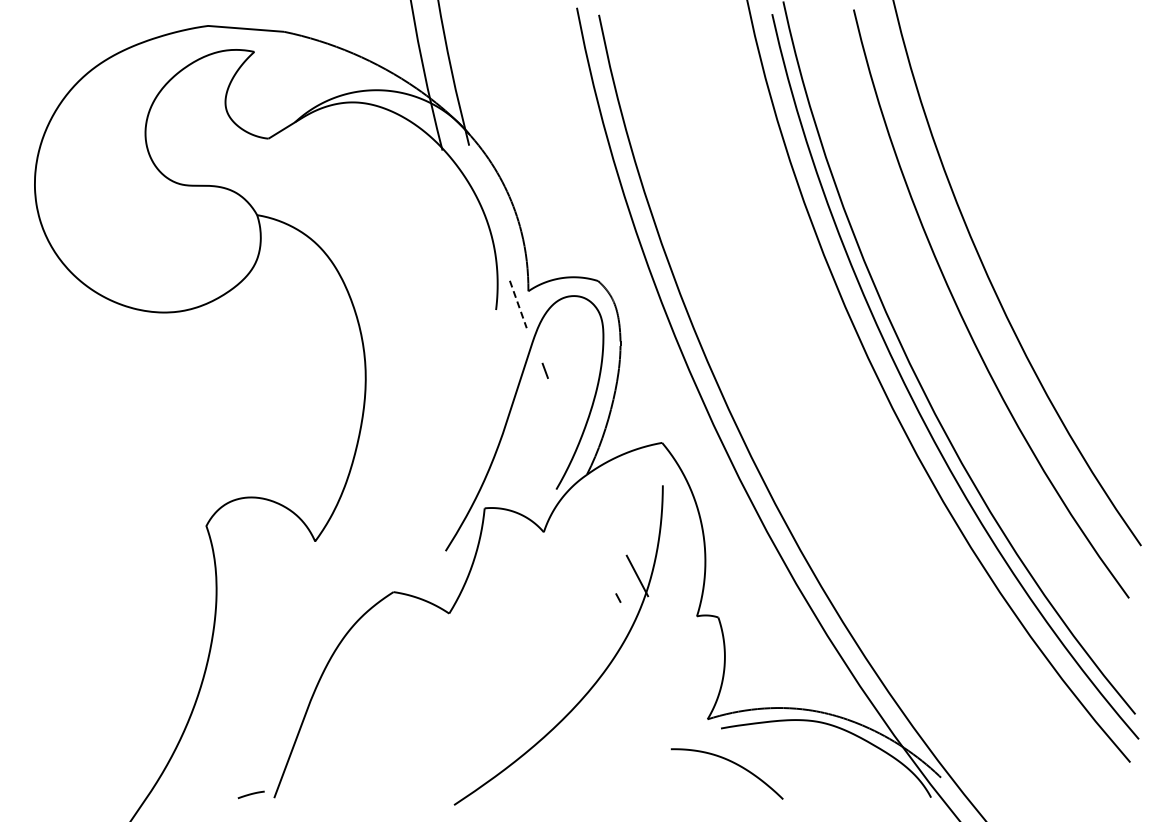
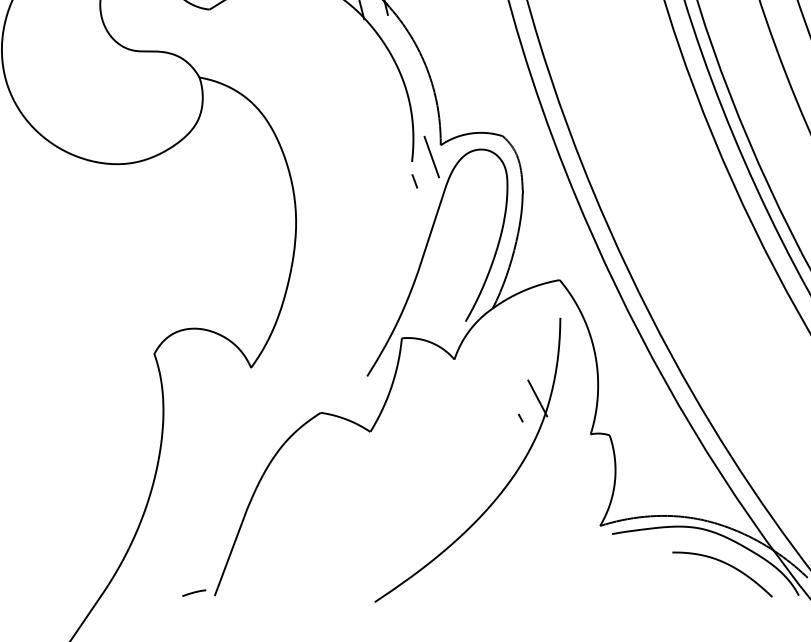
line: (518, 304) -> (431, 157), dashed -> solid
line: (544, 370) -> (414, 181), moved
curve: (732, 763) -> (727, 565), moved

